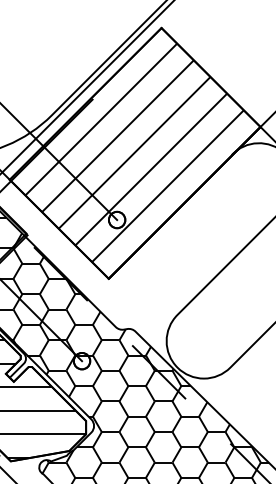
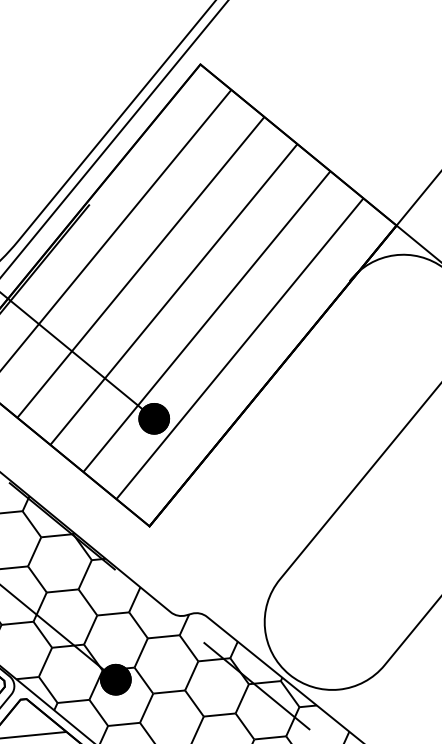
fill: (116, 219) -> (152, 417), added
fill: (81, 360) -> (114, 678), added

